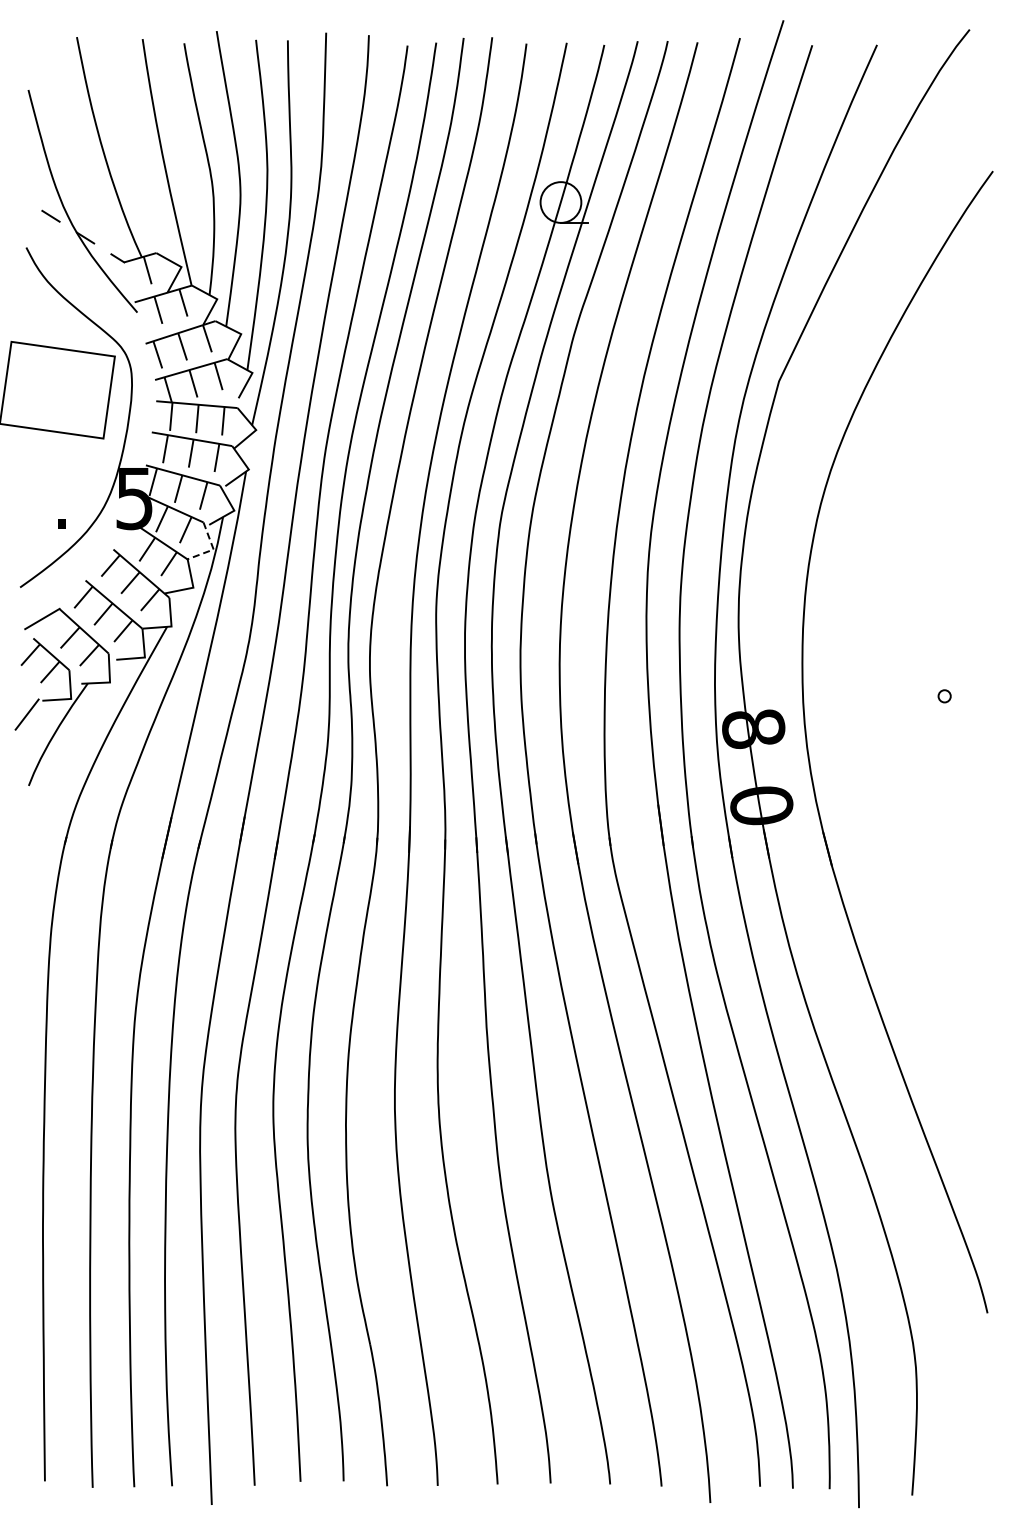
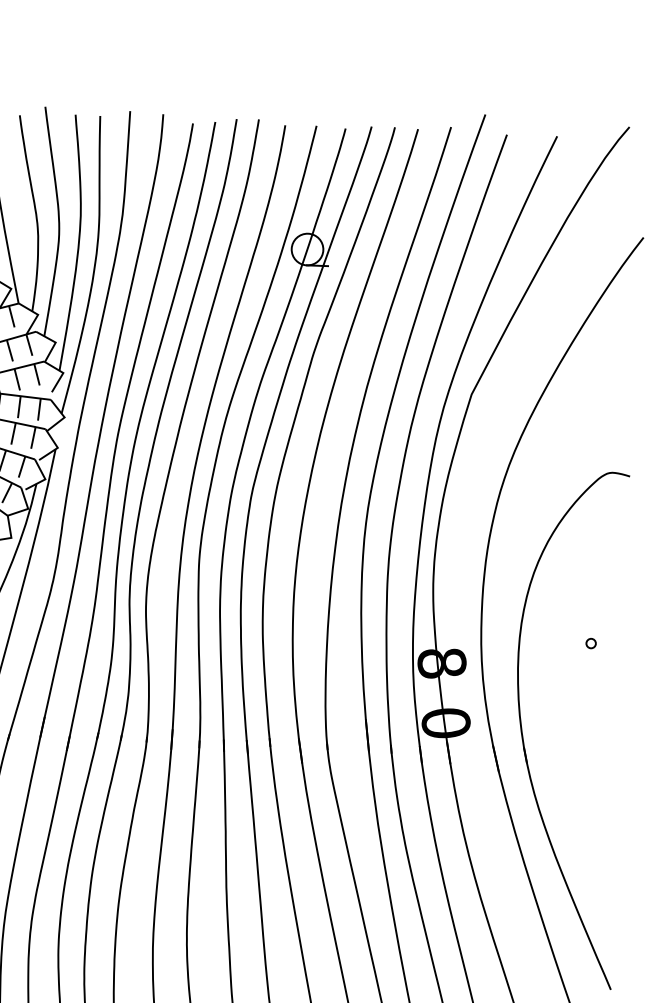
line: (213, 549) -> (28, 508), dashed -> solid
part: (861, 817) -> (523, 735), added

